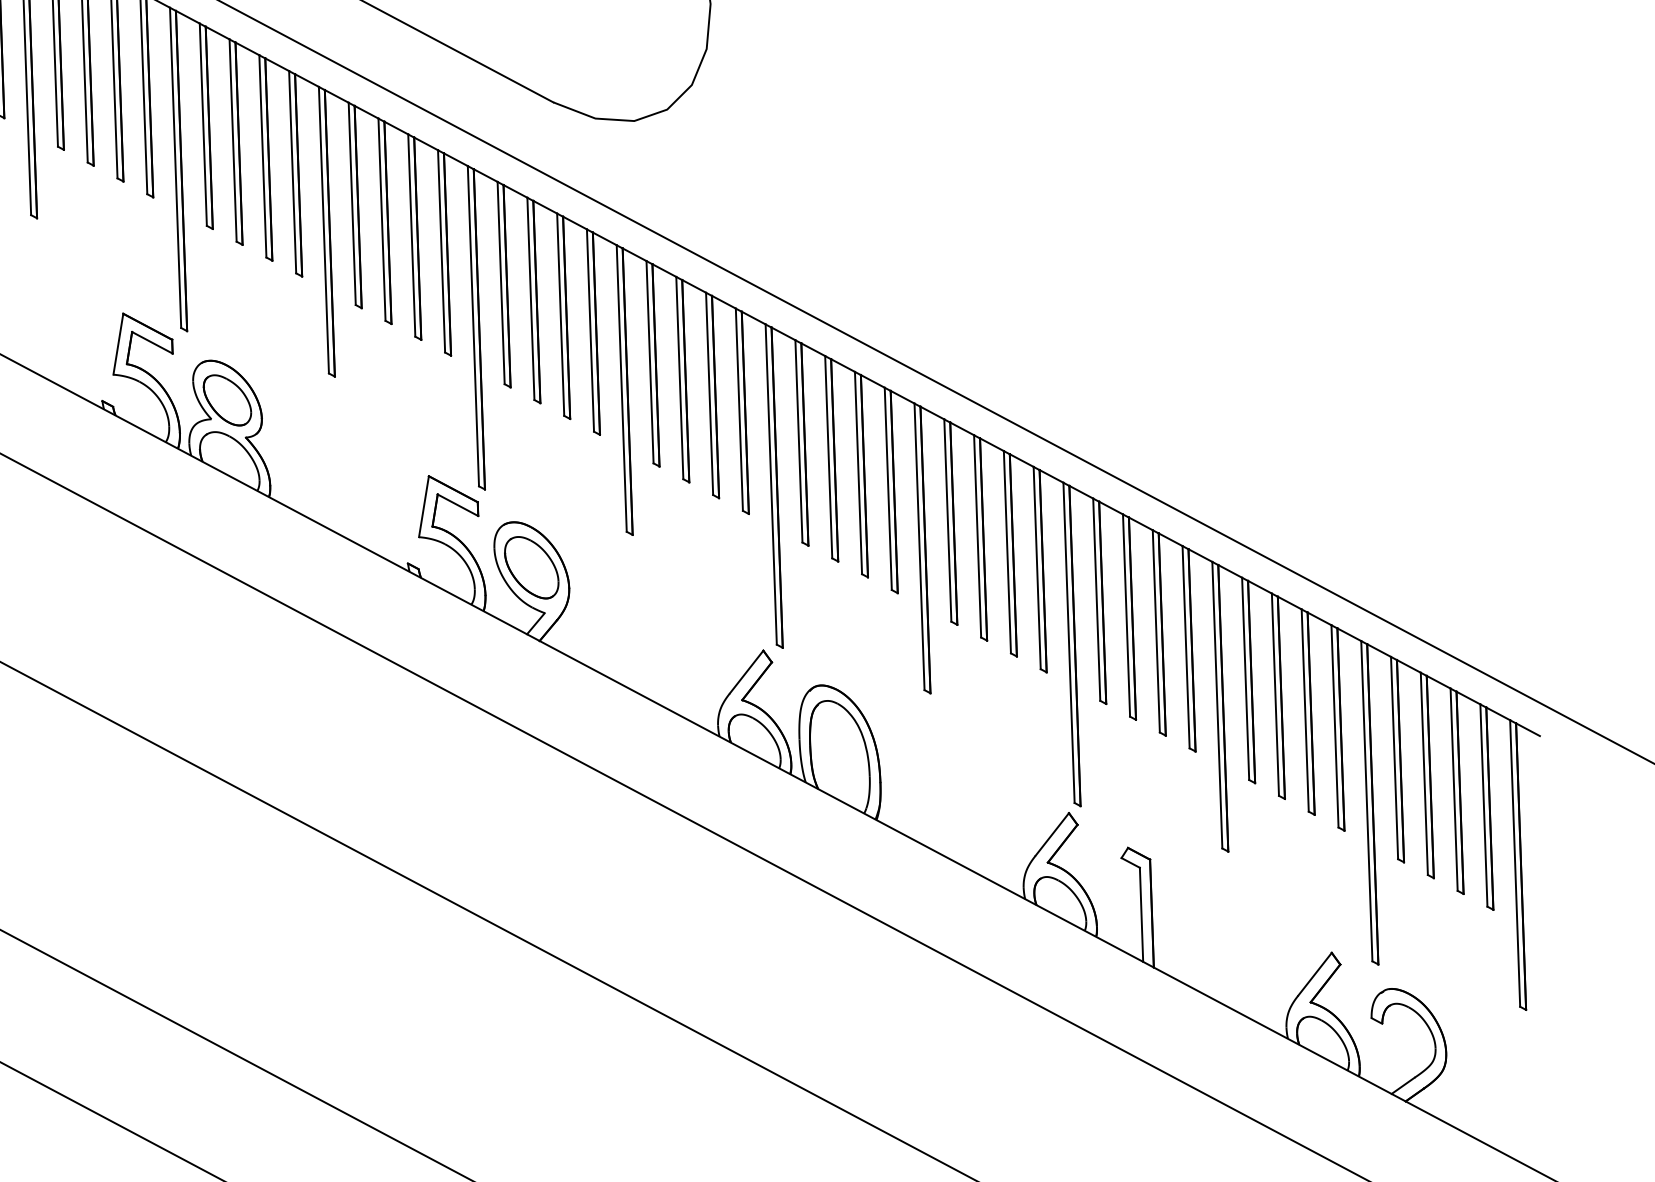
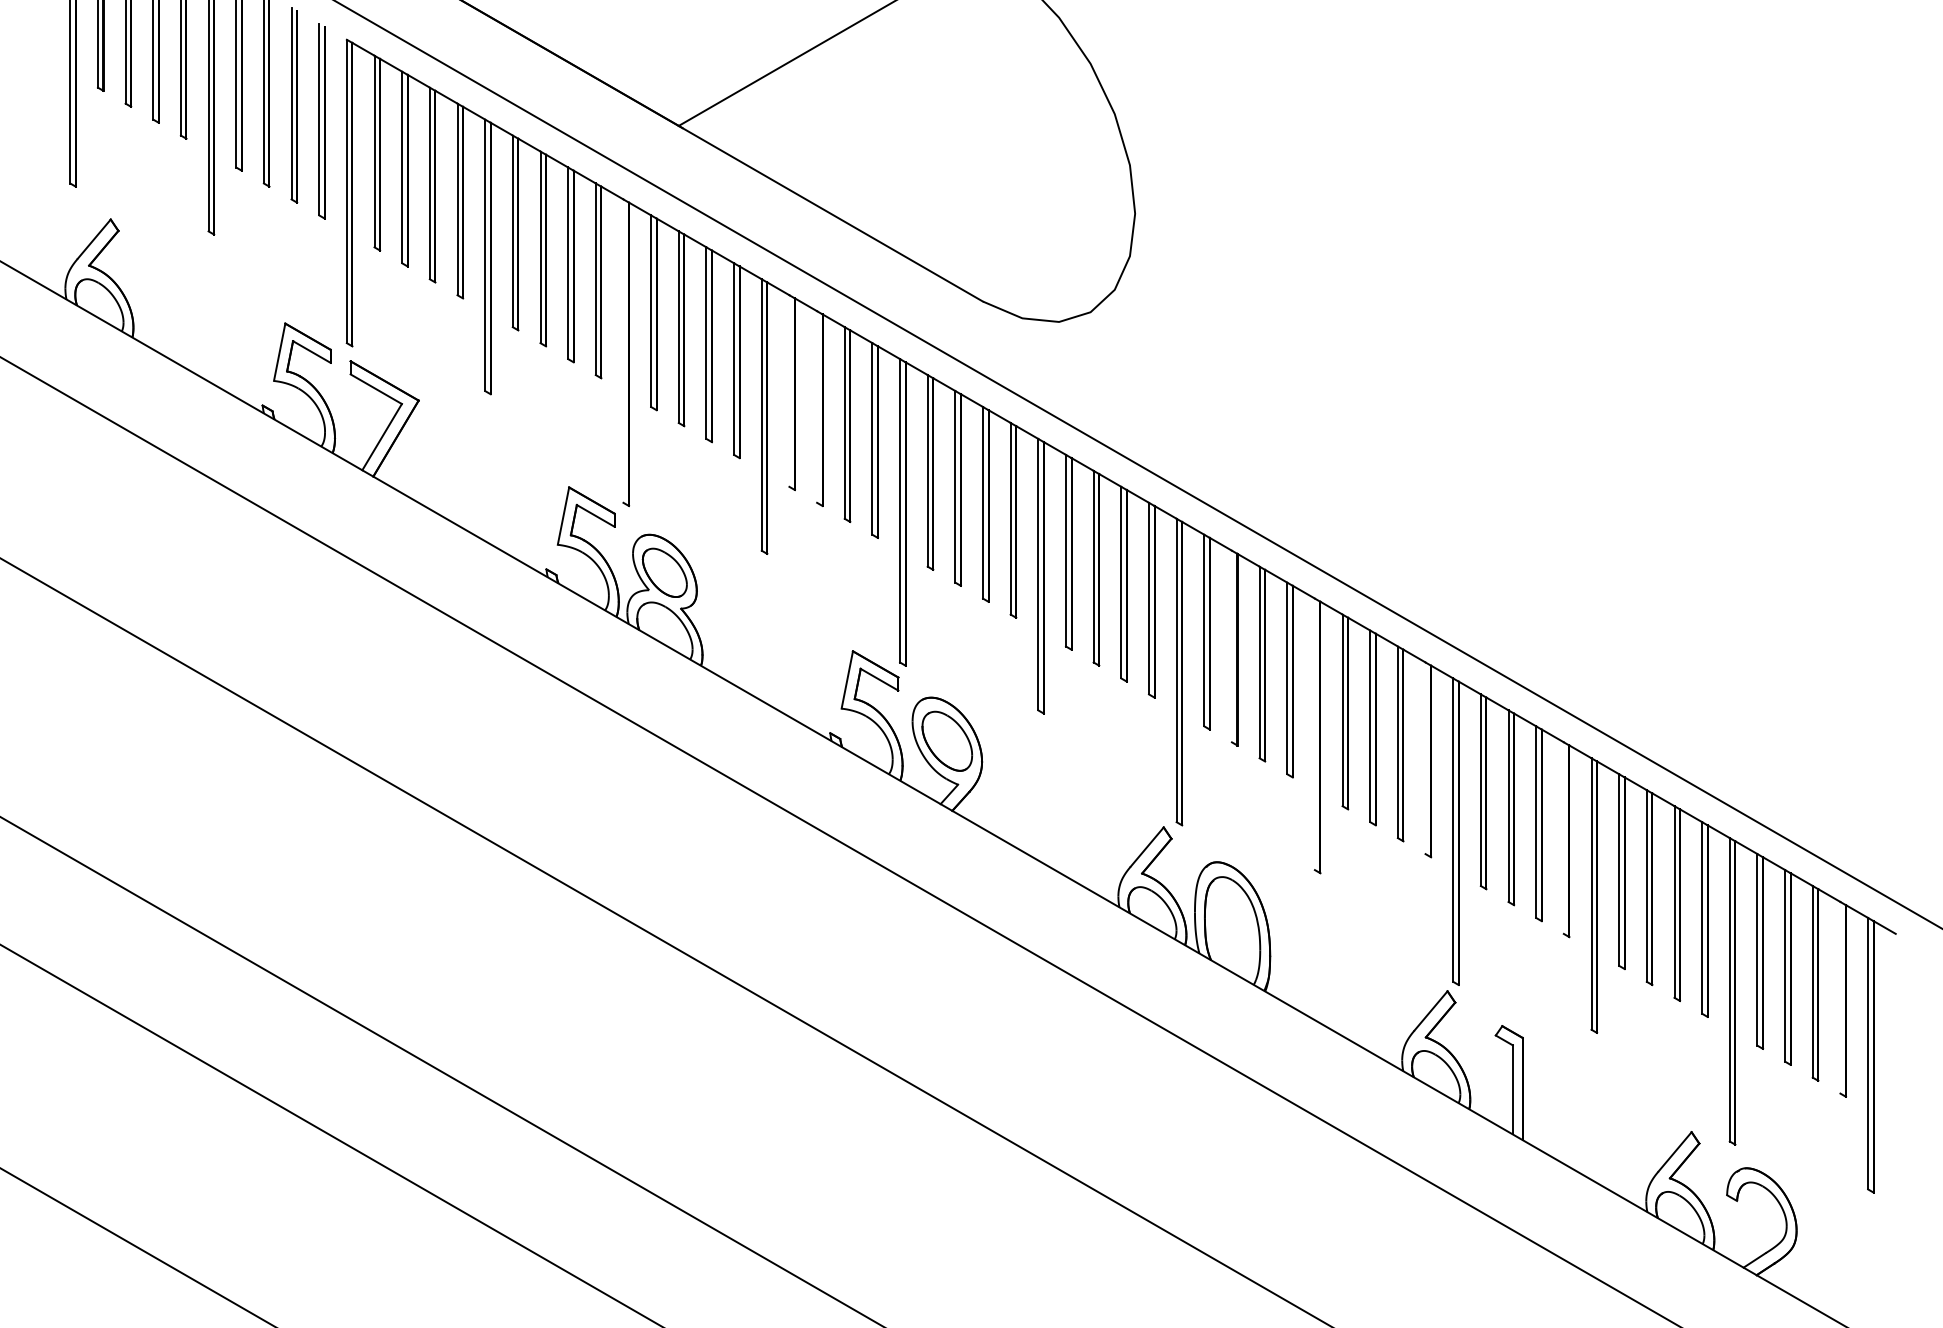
line: (175, 167) -> (623, 350), removed
line: (352, 203) -> (789, 390), removed
line: (382, 219) -> (817, 406), removed
line: (828, 457) -> (1231, 646), removed
line: (919, 547) -> (1314, 734), removed
line: (1037, 568) -> (1425, 758), removed
line: (1185, 646) -> (1563, 837), removed
line: (1483, 805) -> (1840, 997), removed

